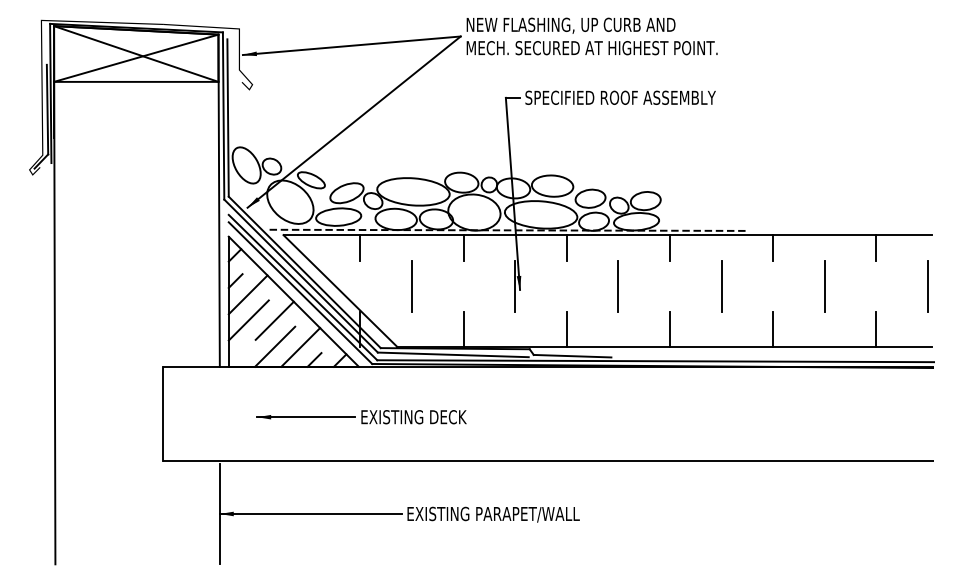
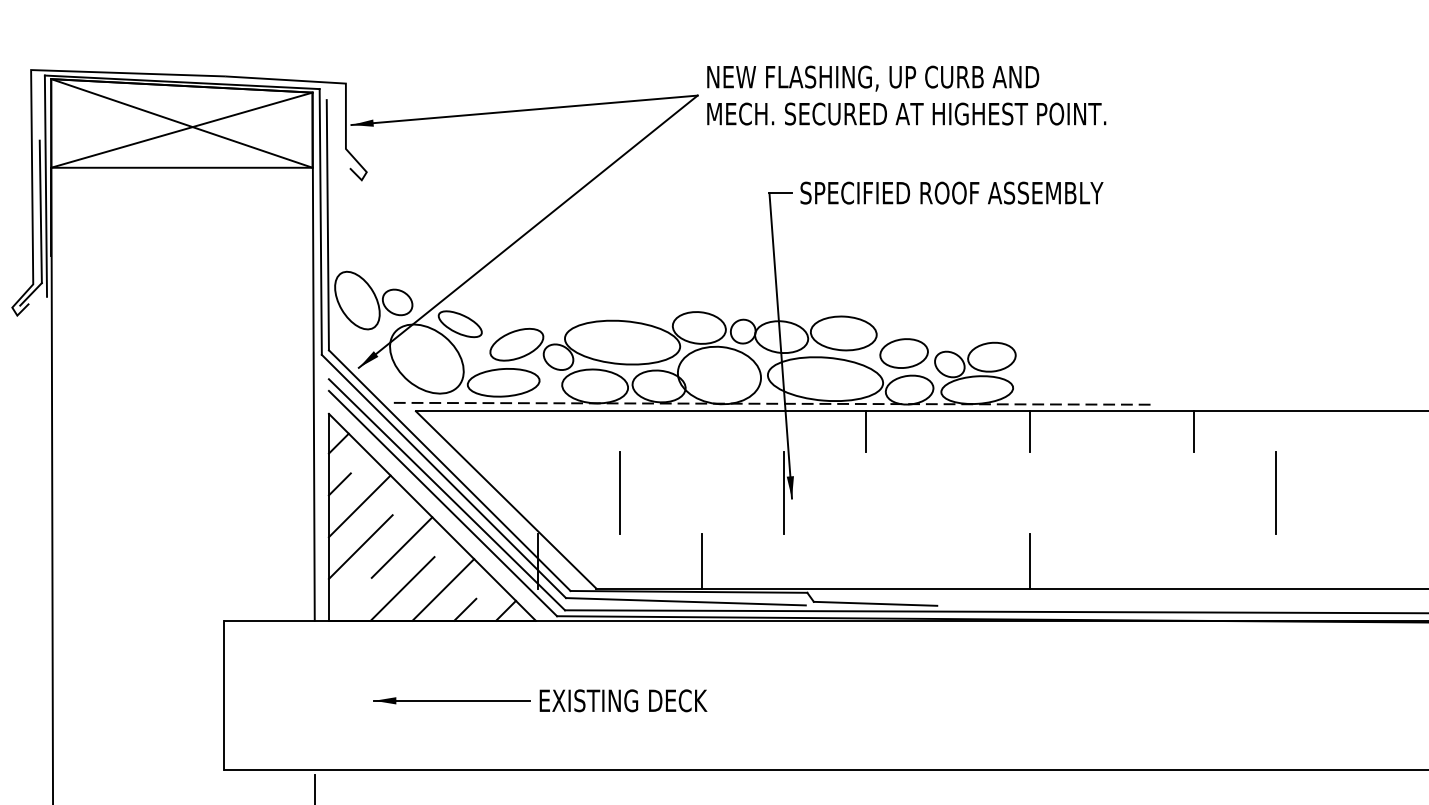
line: (360, 247) -> (538, 431), removed
line: (463, 247) -> (702, 431), removed
line: (876, 247) -> (1358, 431), removed
line: (618, 286) -> (948, 493), removed
line: (721, 286) -> (1112, 493), removed
line: (566, 329) -> (865, 561), removed
line: (773, 329) -> (1194, 561), removed
line: (876, 329) -> (1358, 561), removed

